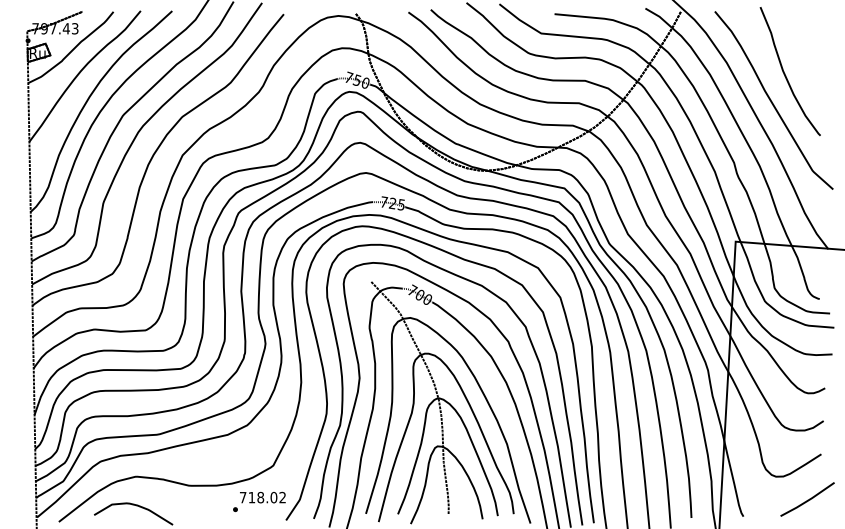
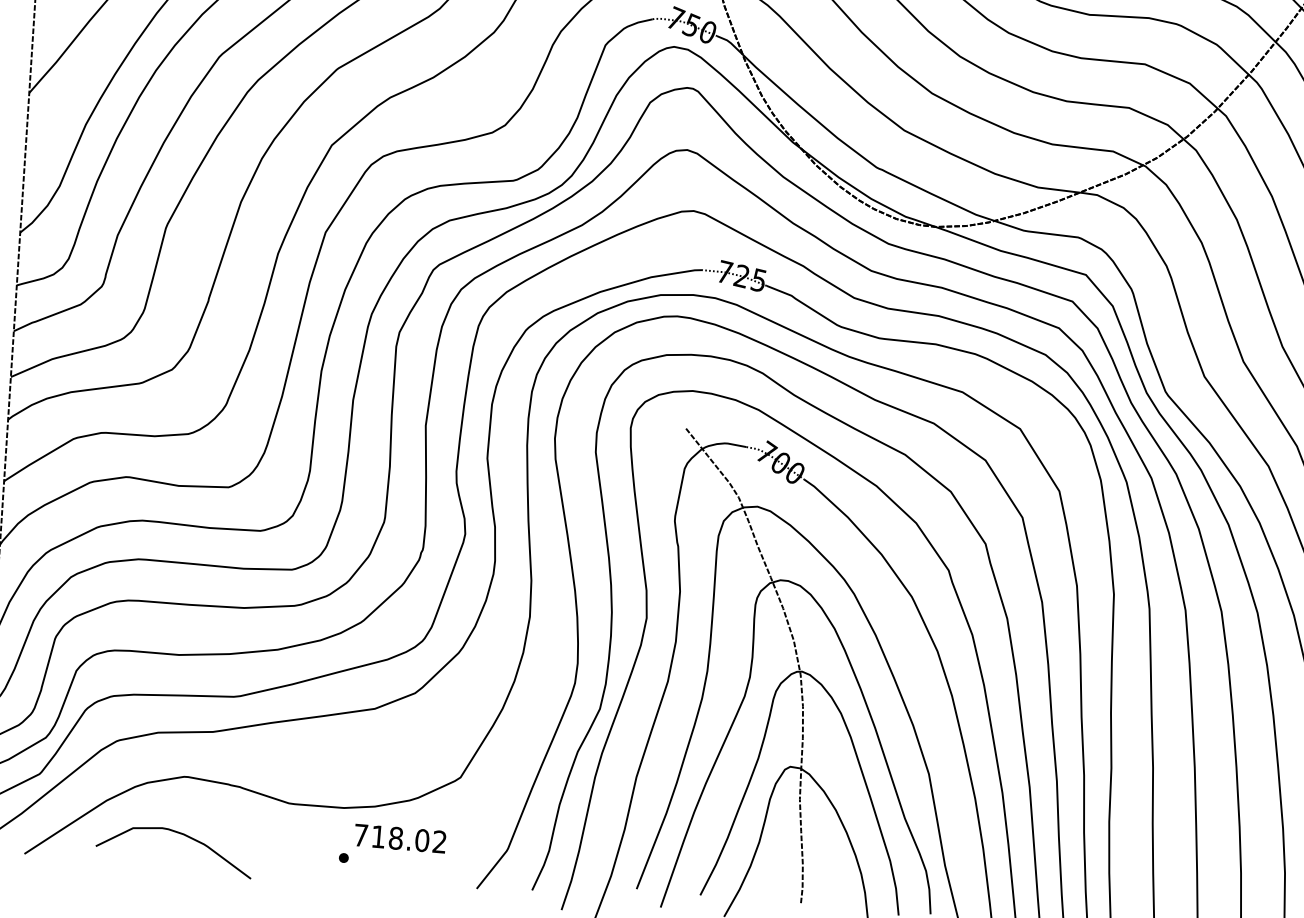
text: (259, 501) -> (392, 845), moved

